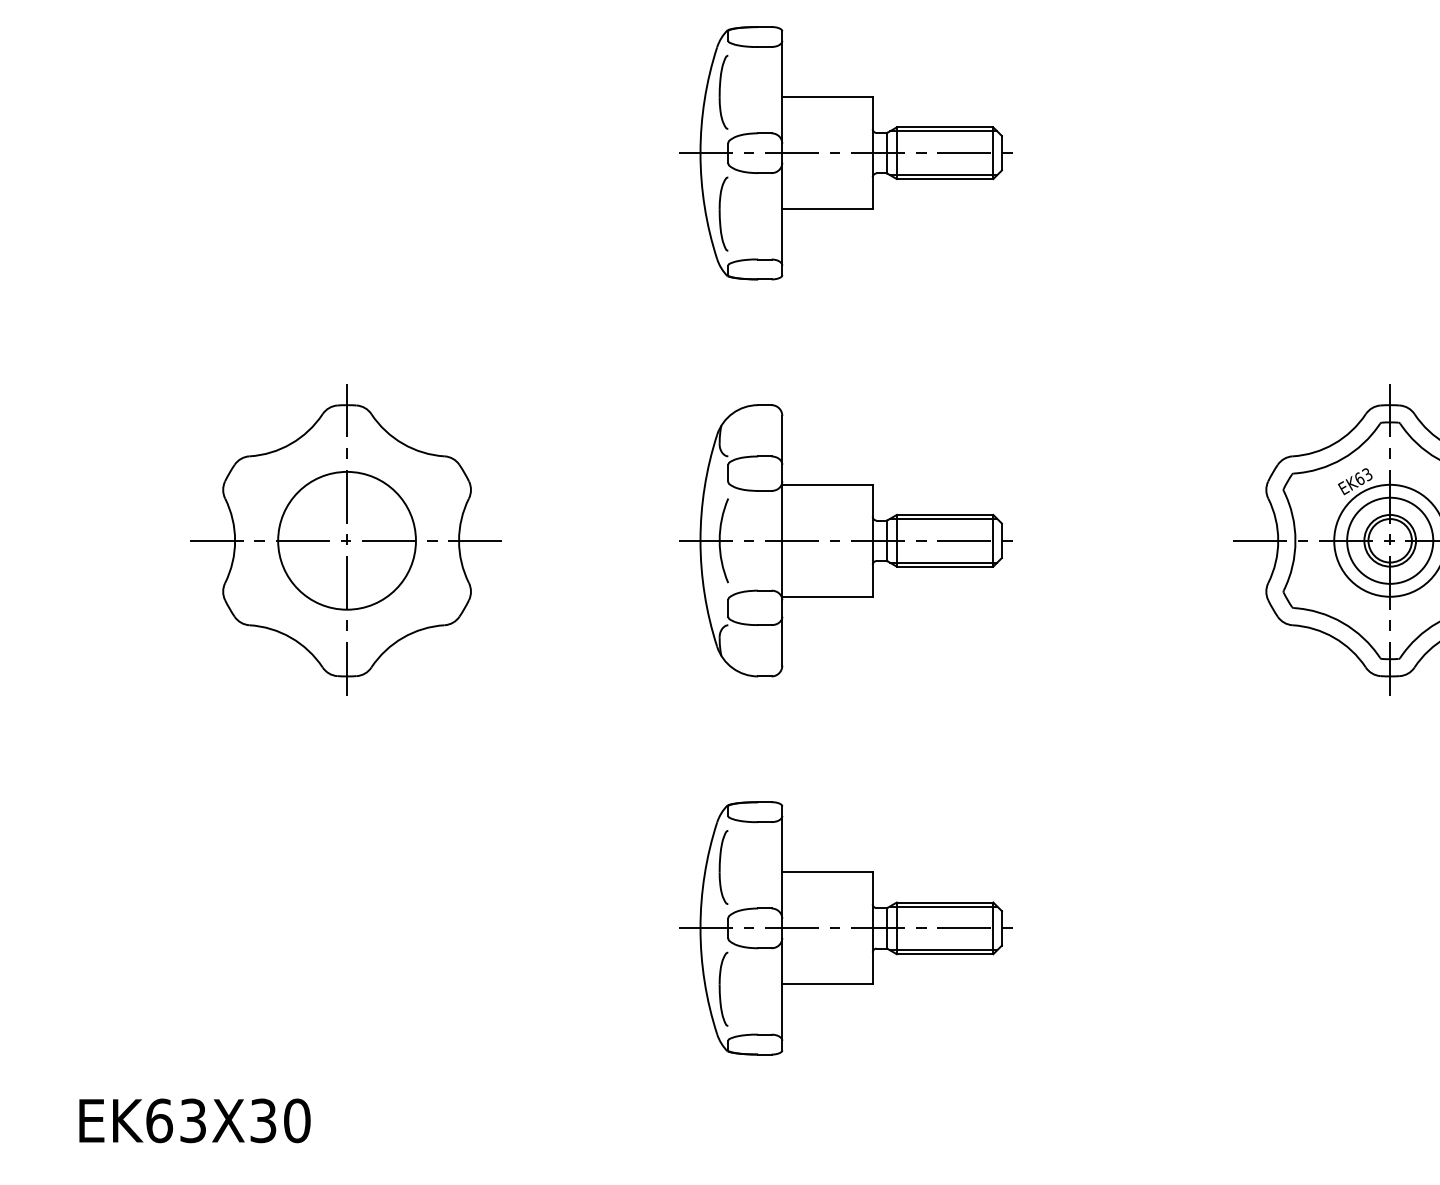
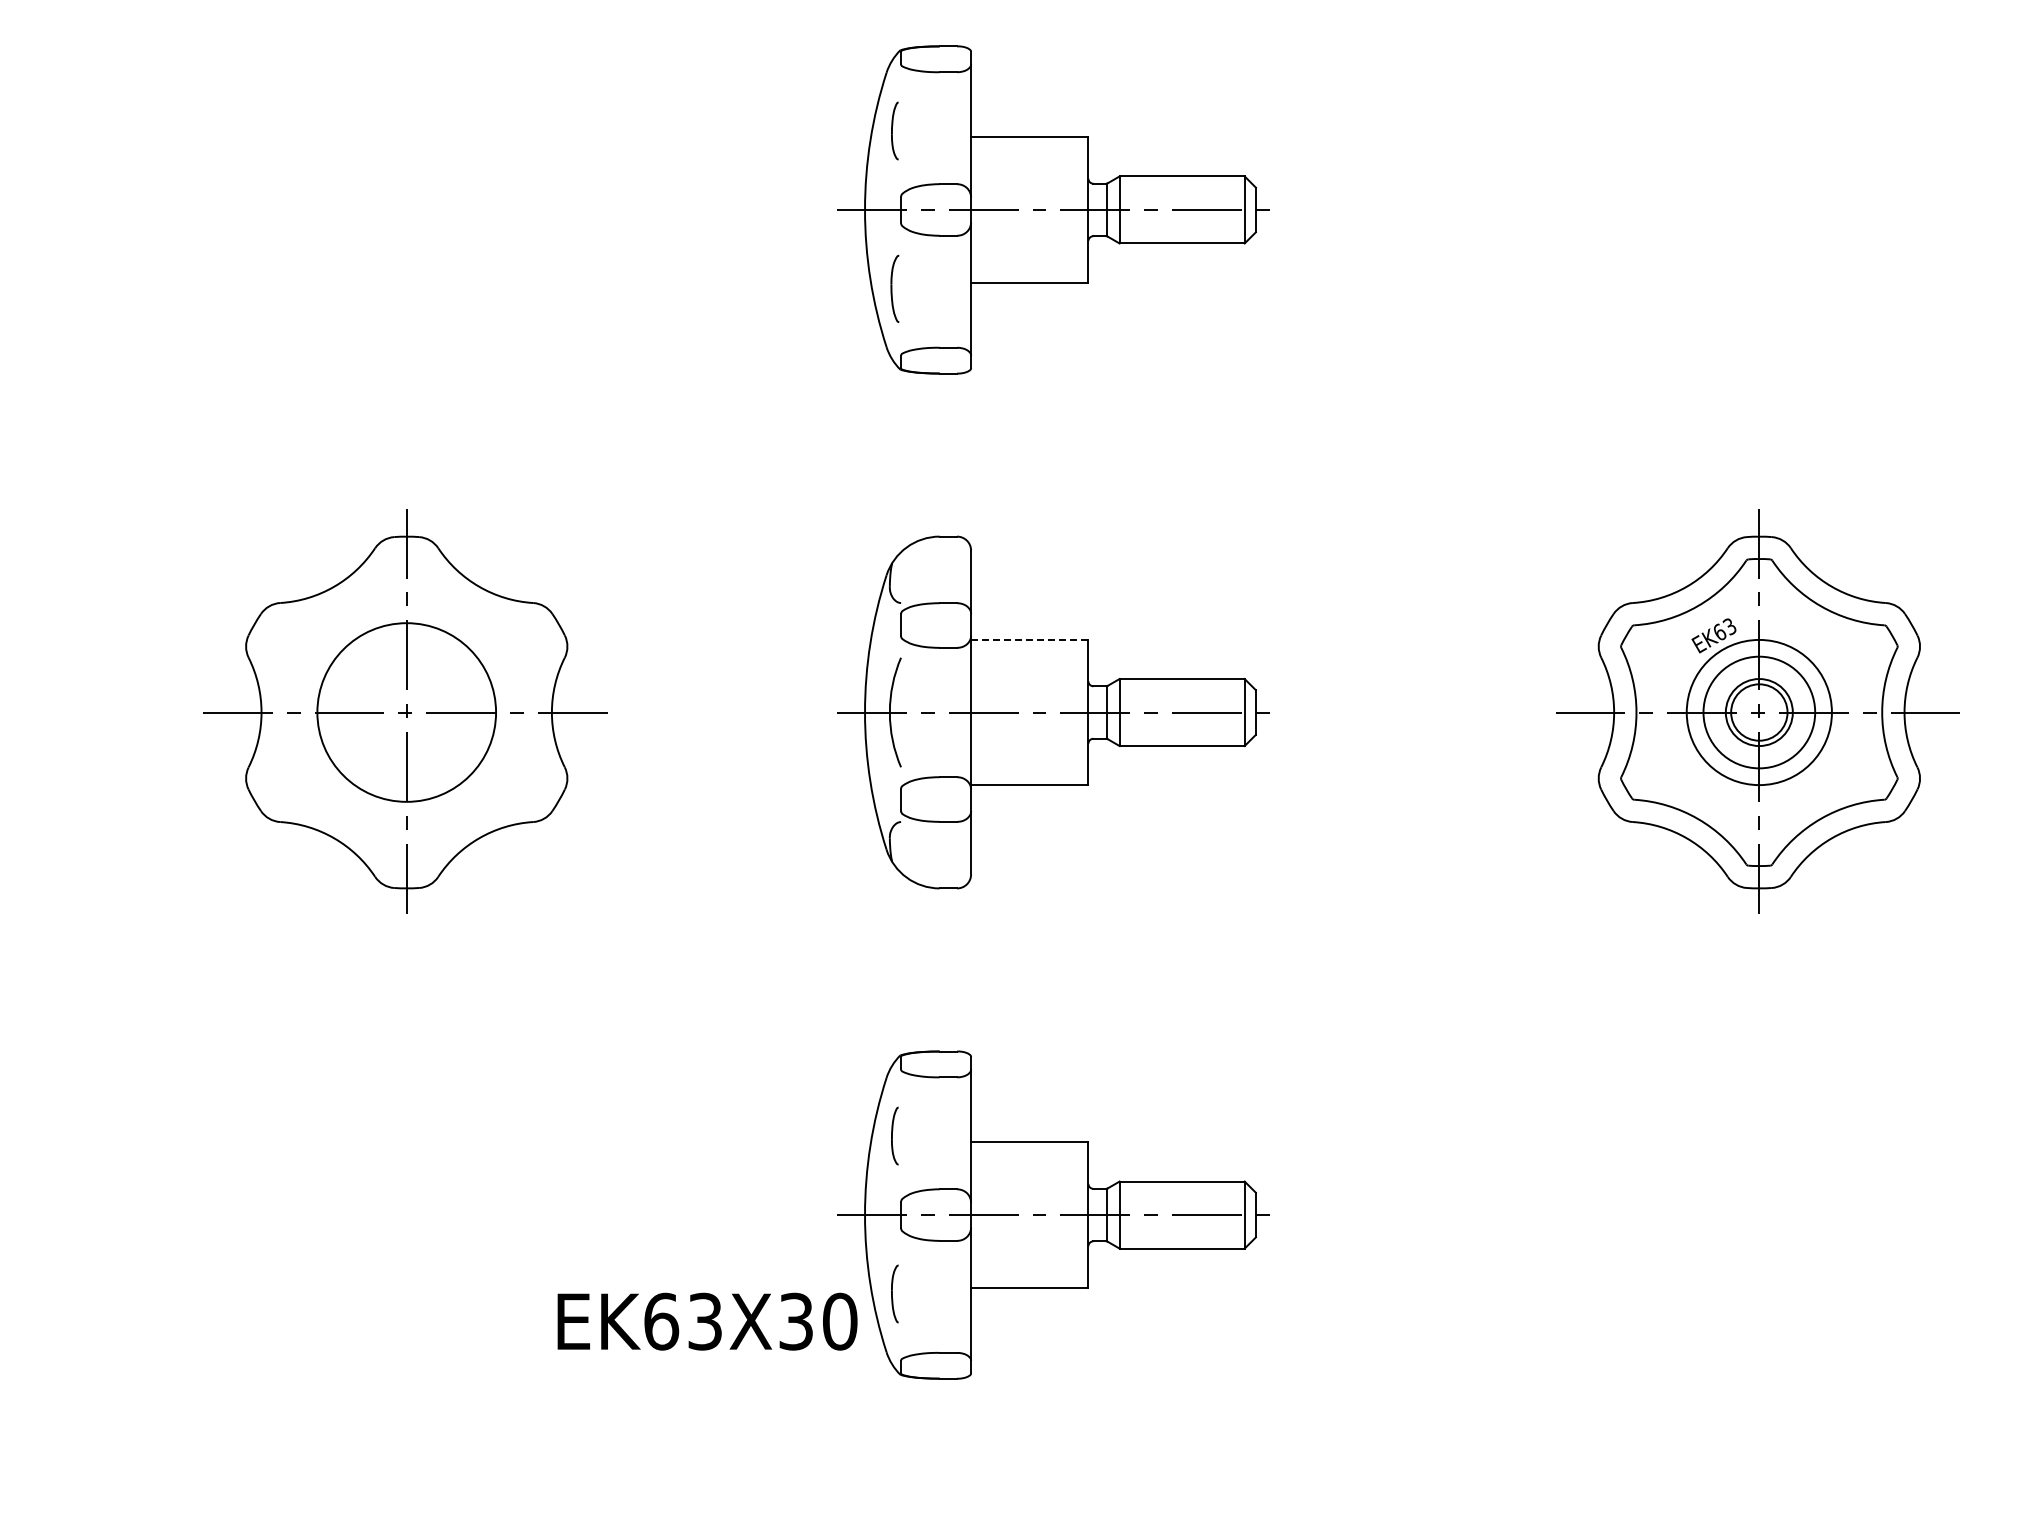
part: (723, 91) -> (894, 130), size x0.6
line: (943, 131) -> (1180, 181), removed
line: (943, 175) -> (1180, 238), removed
part: (723, 213) -> (894, 288), size x0.7
line: (827, 484) -> (1029, 639), solid -> dashed
line: (943, 519) -> (1180, 684), removed
line: (943, 562) -> (1180, 740), removed
part: (723, 867) -> (894, 1135), size x0.6
line: (943, 906) -> (1180, 1186), removed
line: (943, 950) -> (1180, 1243), removed
part: (723, 988) -> (894, 1293), size x0.6
text: (194, 1120) -> (707, 1321), moved

